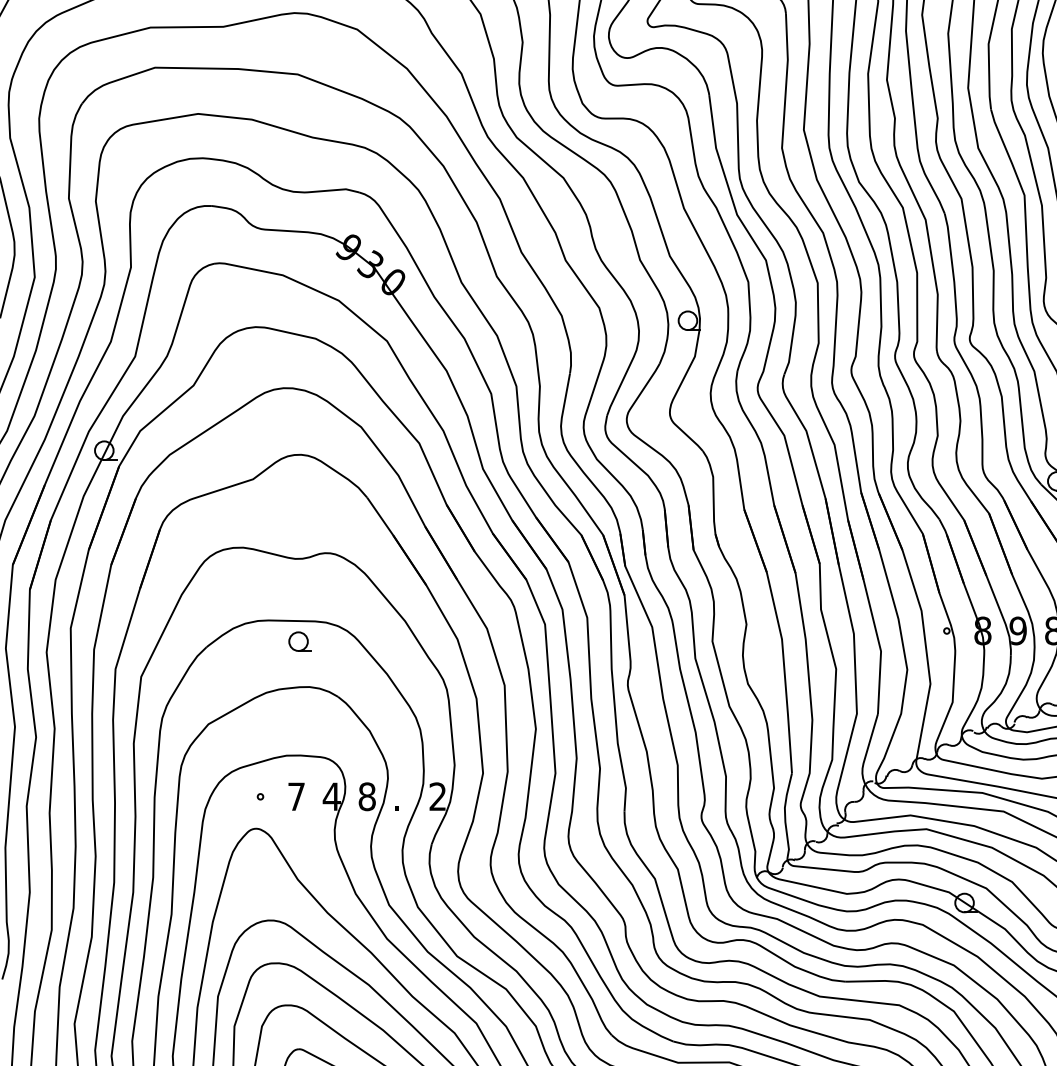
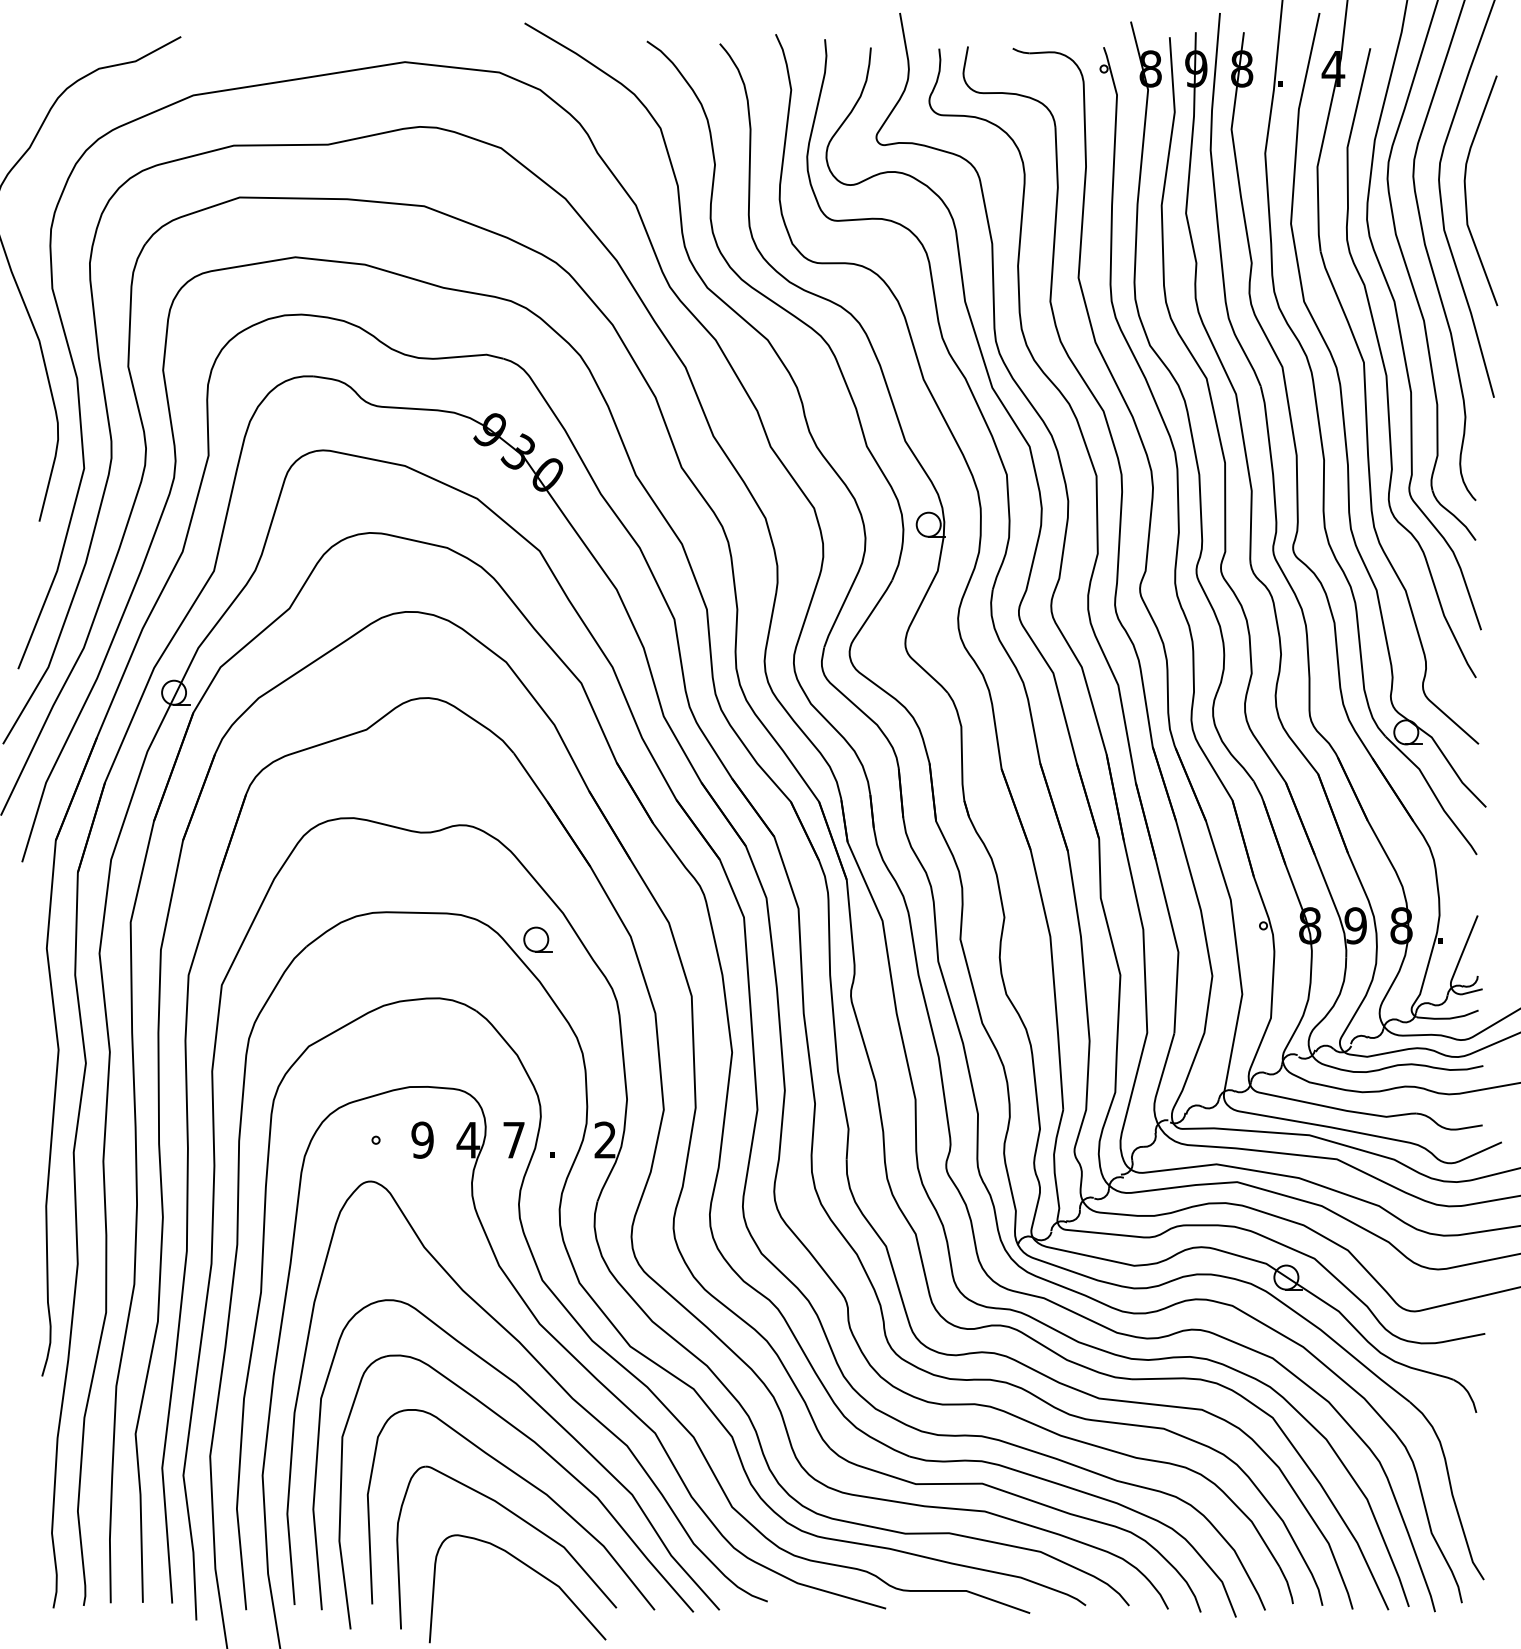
part: (299, 641) -> (537, 939), moved
text: (296, 796) -> (422, 1139), 7 -> 9
text: (367, 796) -> (514, 1139), 8 -> 7

